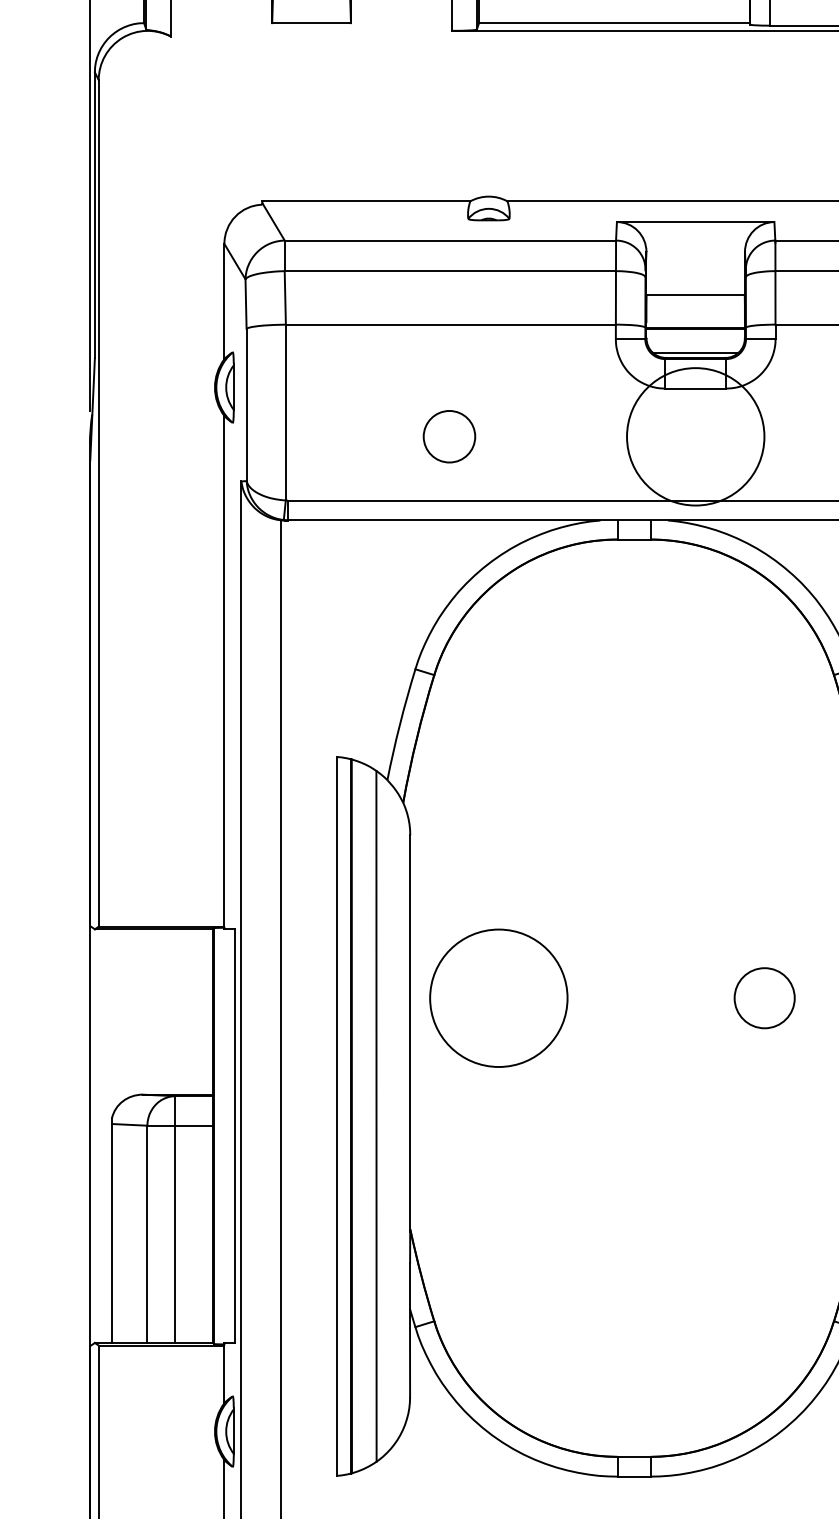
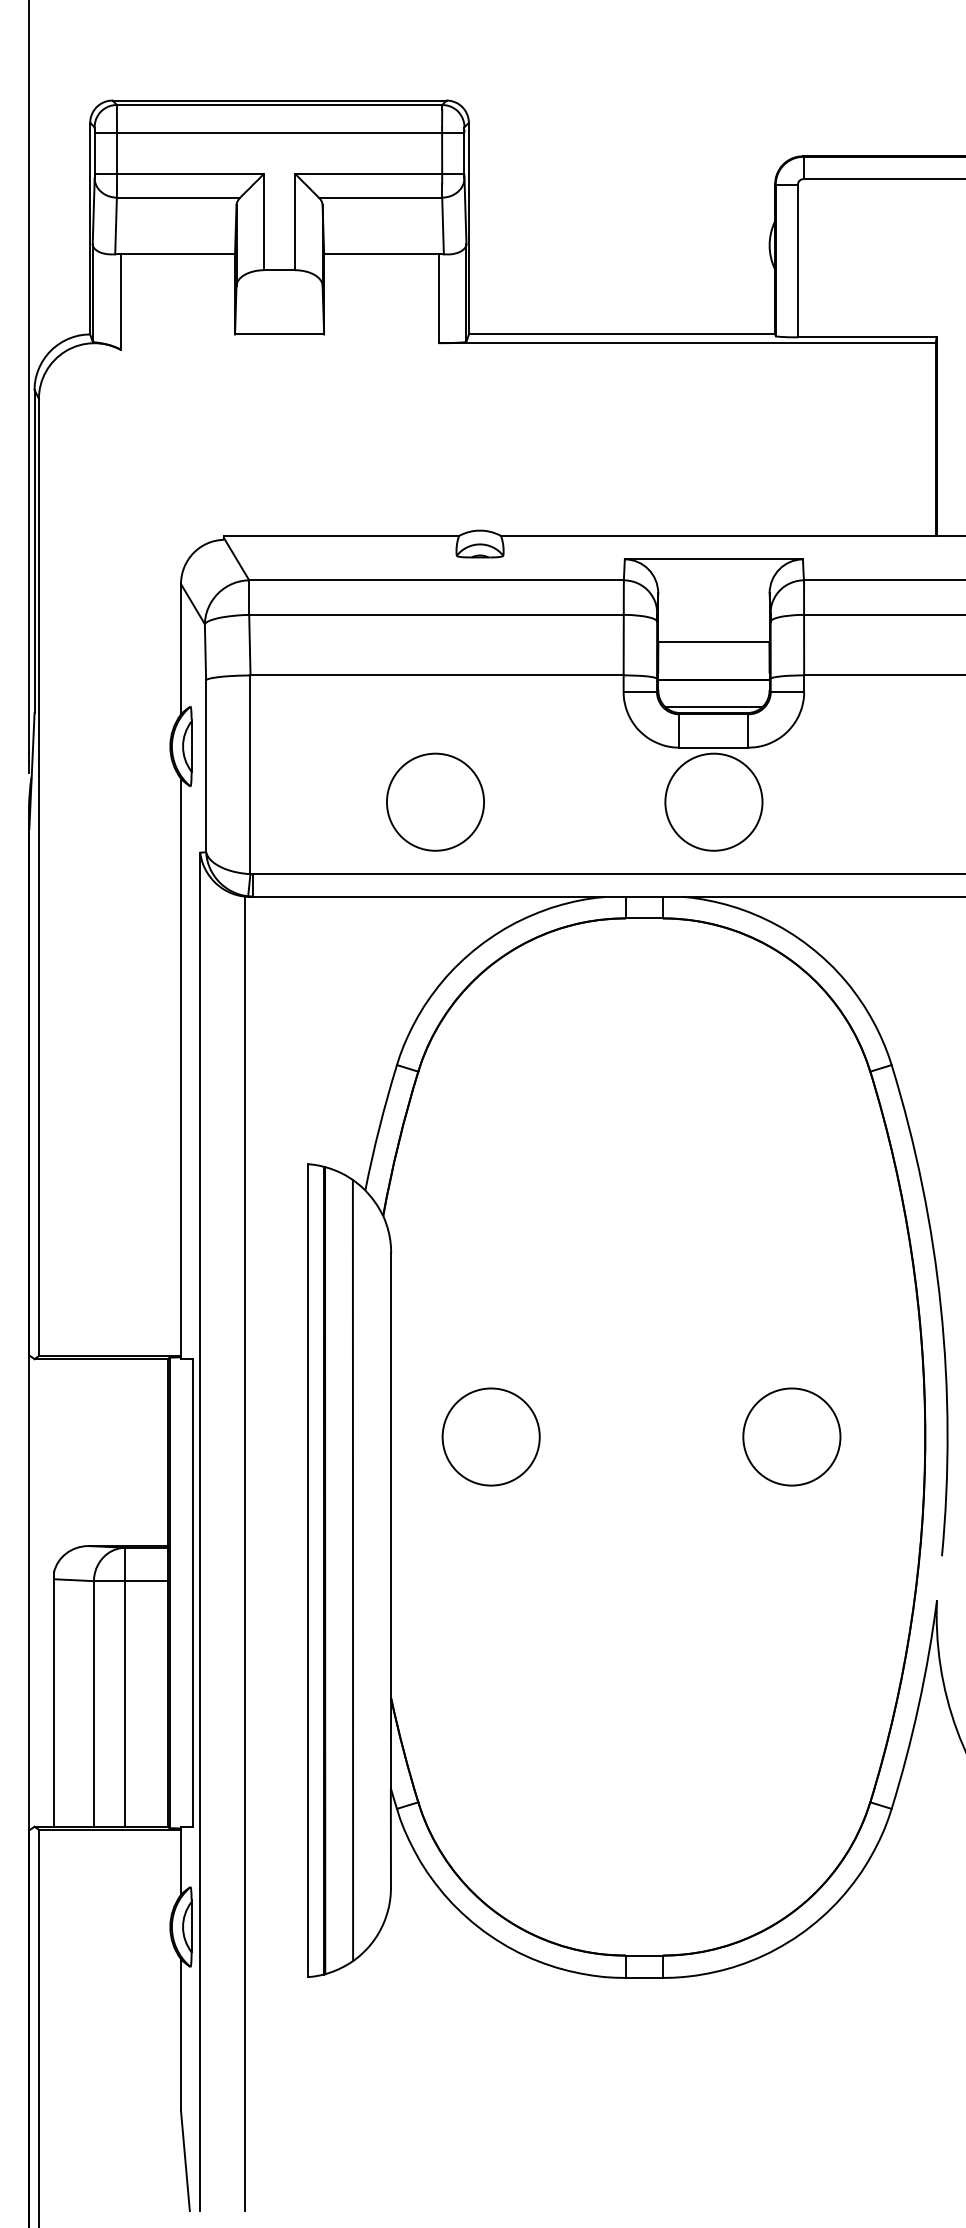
circle: (449, 436) -> (435, 801), size x1.67
circle: (695, 436) -> (713, 801), size x0.62
circle: (498, 997) -> (490, 1436), size x0.62
circle: (764, 997) -> (791, 1436), size x1.43

